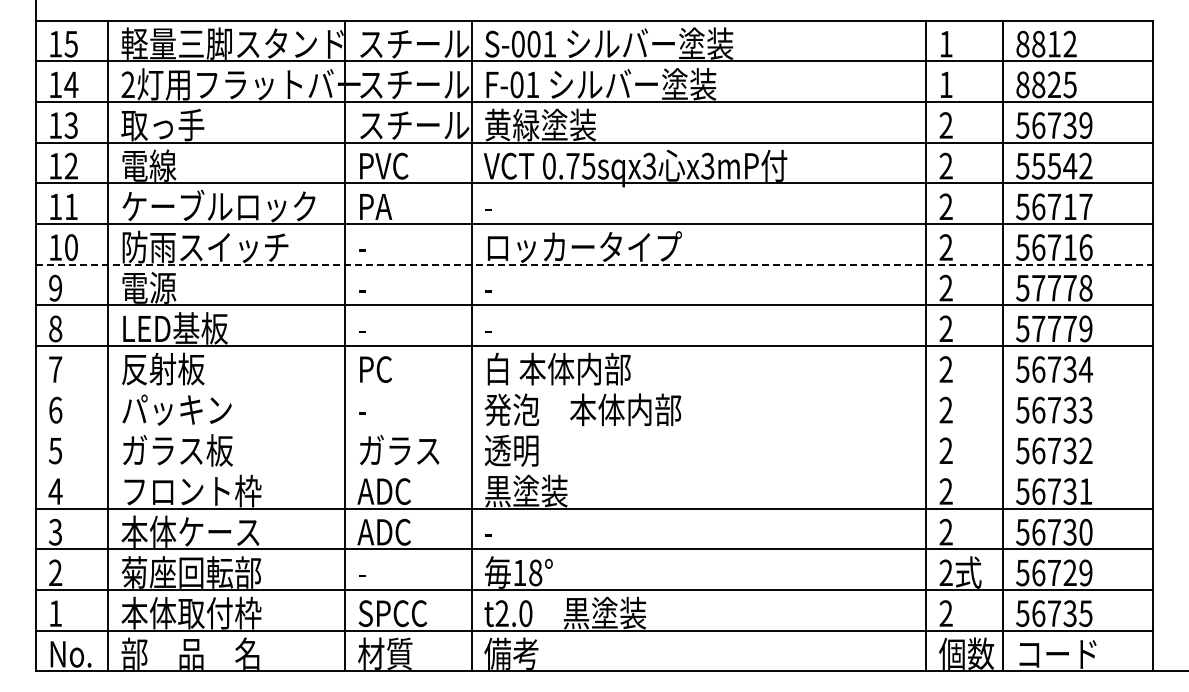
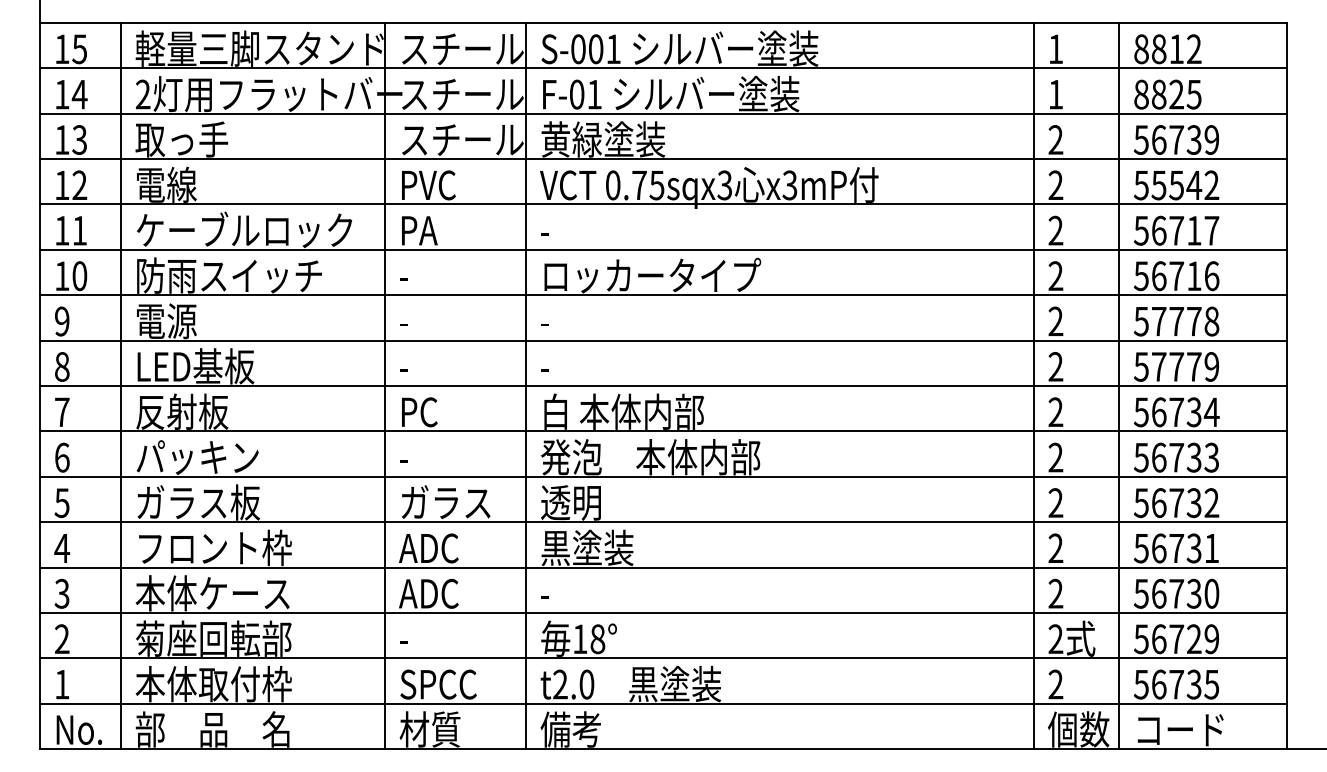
line: (594, 264) -> (663, 295), dashed -> solid
line: (594, 386) -> (663, 431), added
line: (594, 427) -> (663, 476), added
line: (594, 468) -> (663, 522), added

